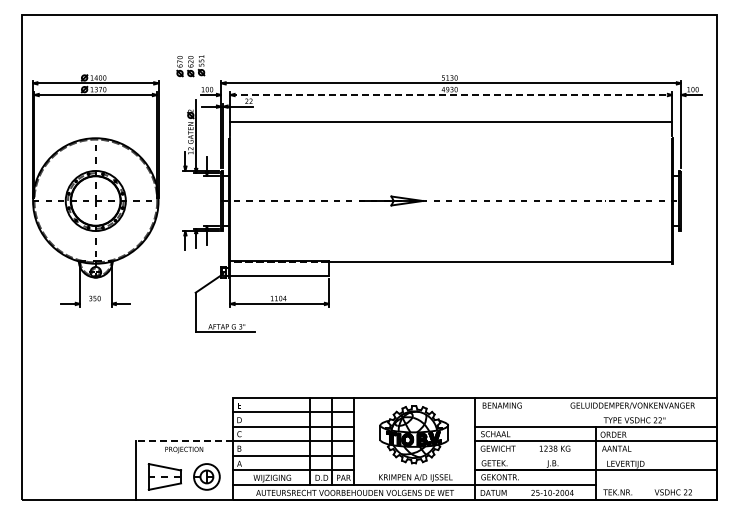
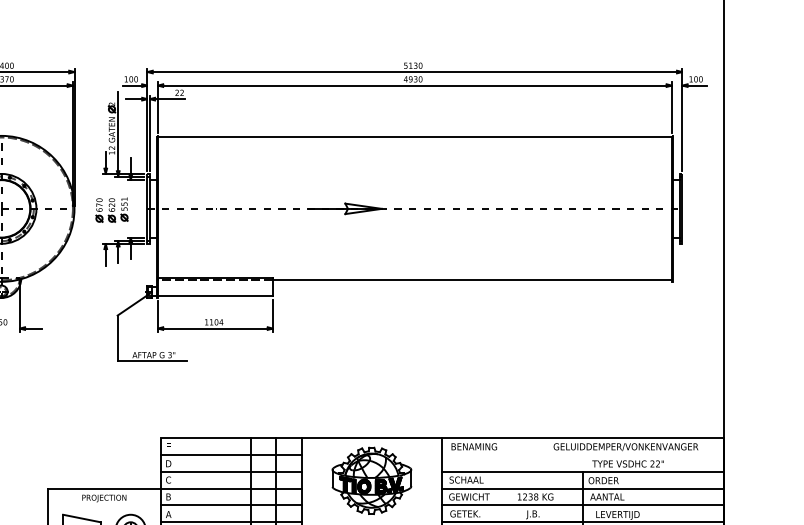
part: (190, 66) -> (111, 210), moved
line: (451, 95) -> (415, 86), dashed -> solid
line: (451, 121) -> (415, 137), moved
line: (183, 441) -> (103, 488), dashed -> solid
line: (595, 455) -> (582, 504), added

